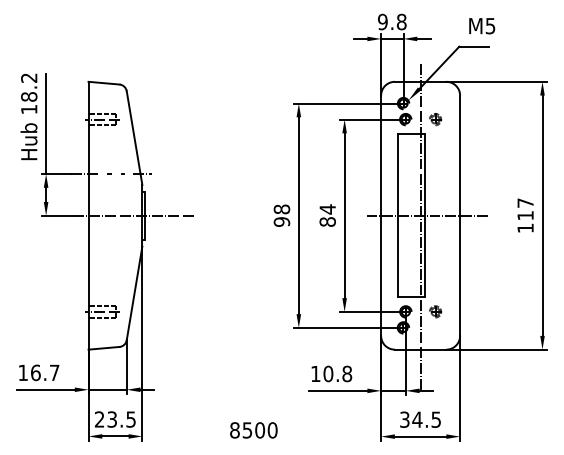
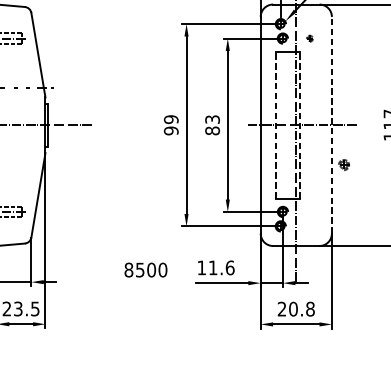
part: (435, 119) -> (309, 38), size x0.6
text: (281, 209) -> (170, 119), 98 -> 99
text: (327, 209) -> (212, 119), 84 -> 83
line: (397, 215) -> (275, 125), solid -> dashed
line: (425, 215) -> (300, 125), solid -> dashed
line: (460, 215) -> (332, 125), solid -> dashed
part: (435, 311) -> (343, 164), moved
text: (337, 373) -> (221, 267), 10.8 -> 11.6
text: (420, 419) -> (296, 308), 34.5 -> 20.8
text: (253, 430) -> (145, 270), moved

